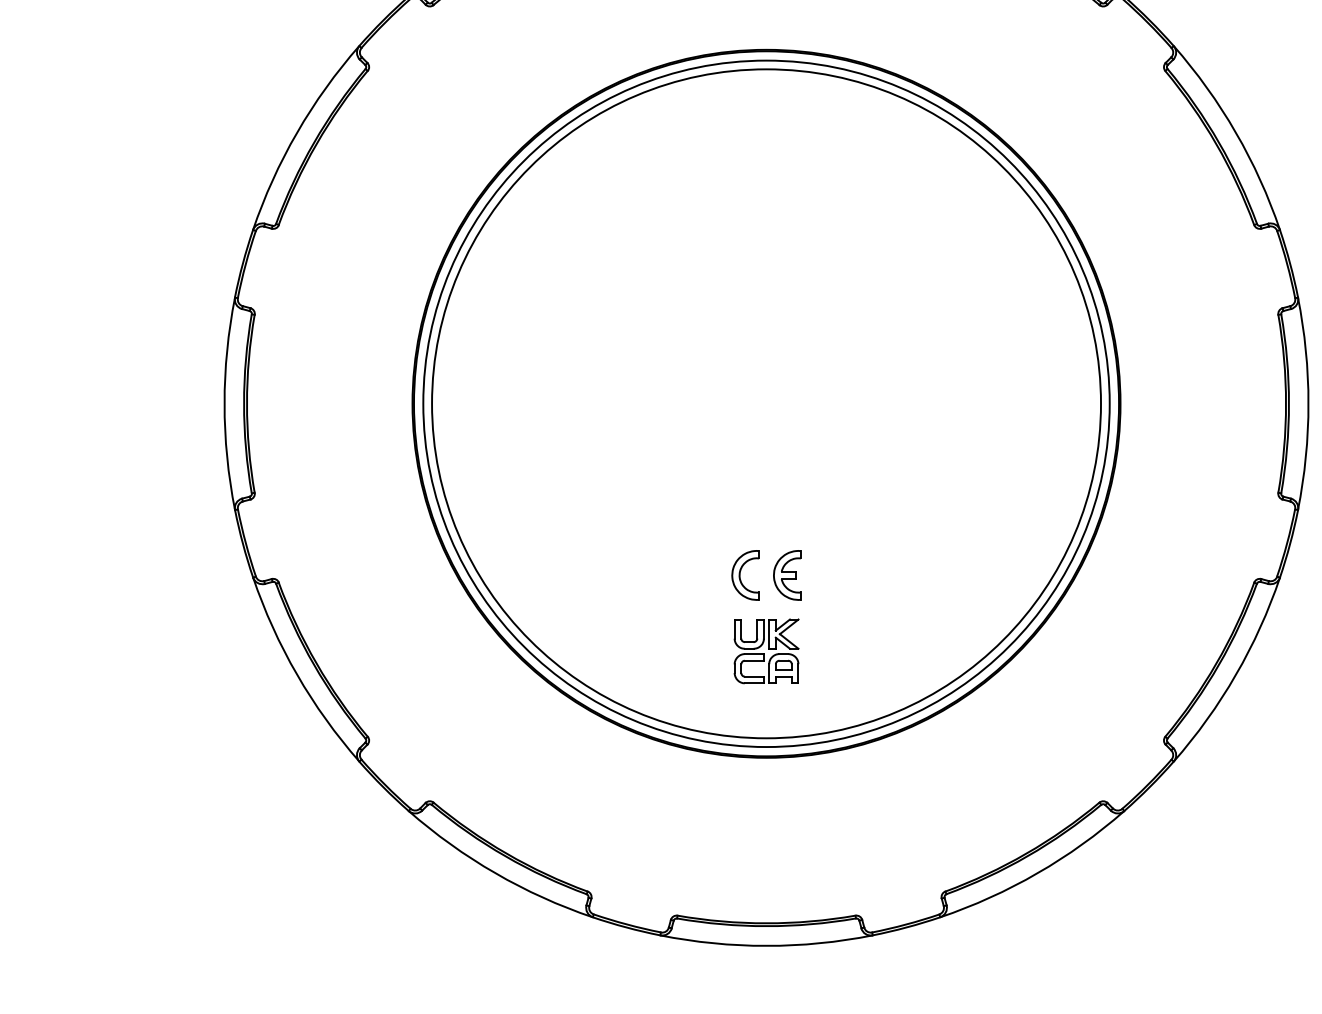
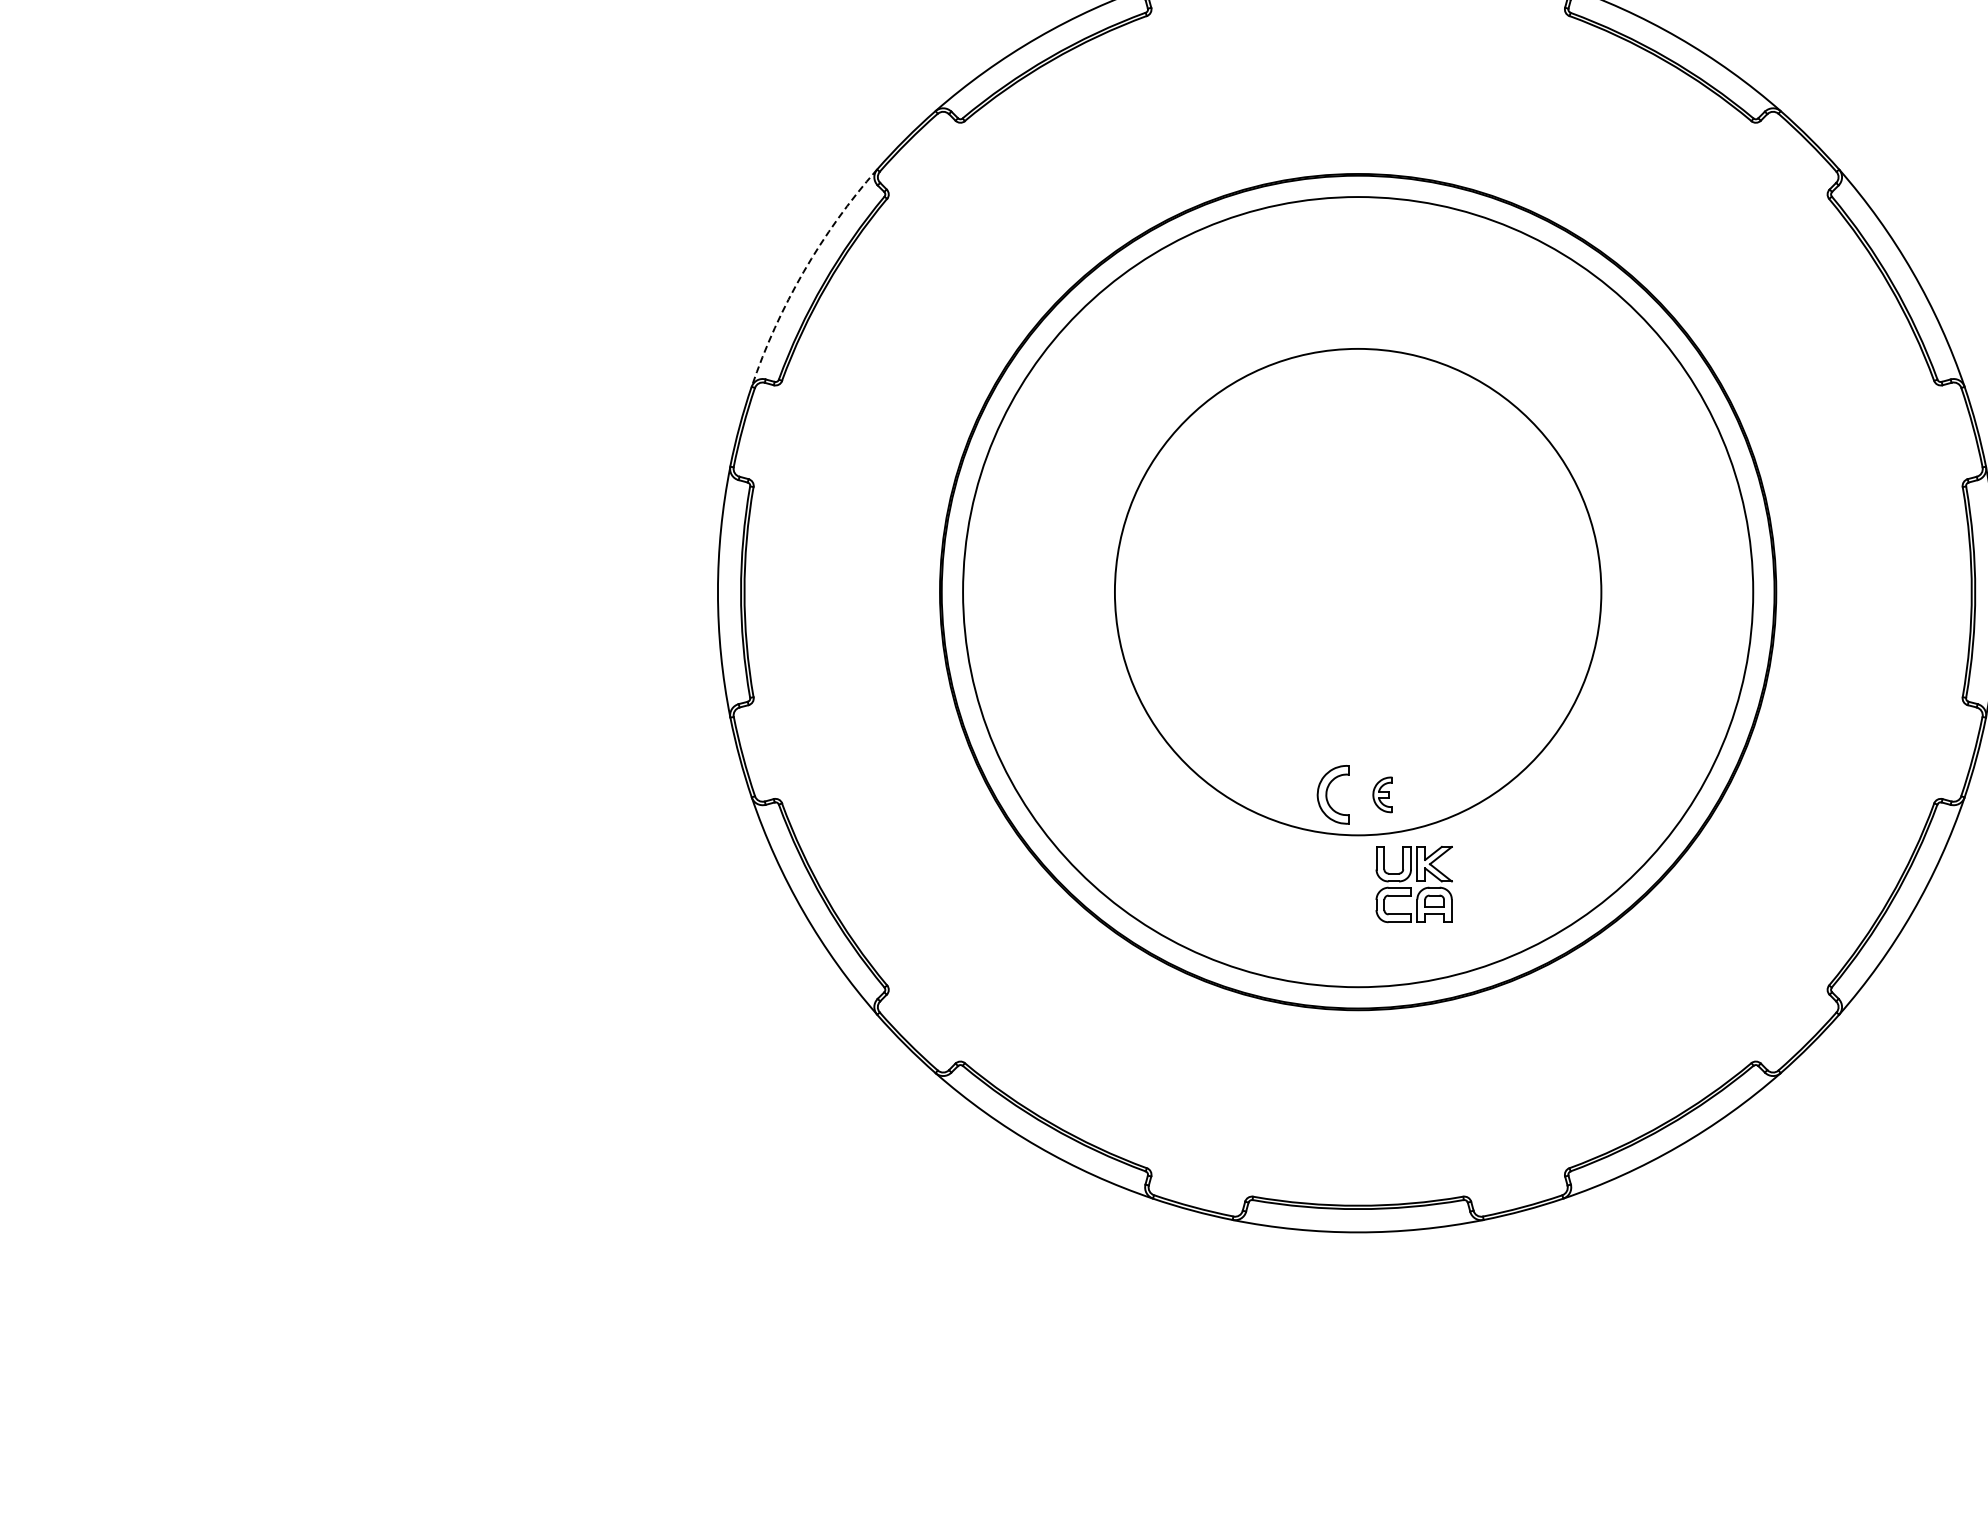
arc: (296, 132) -> (803, 271), solid -> dashed
circle: (765, 403) -> (1357, 591), size x0.6
part: (787, 575) -> (1382, 794), size x0.6
part: (765, 651) -> (1413, 884), moved

